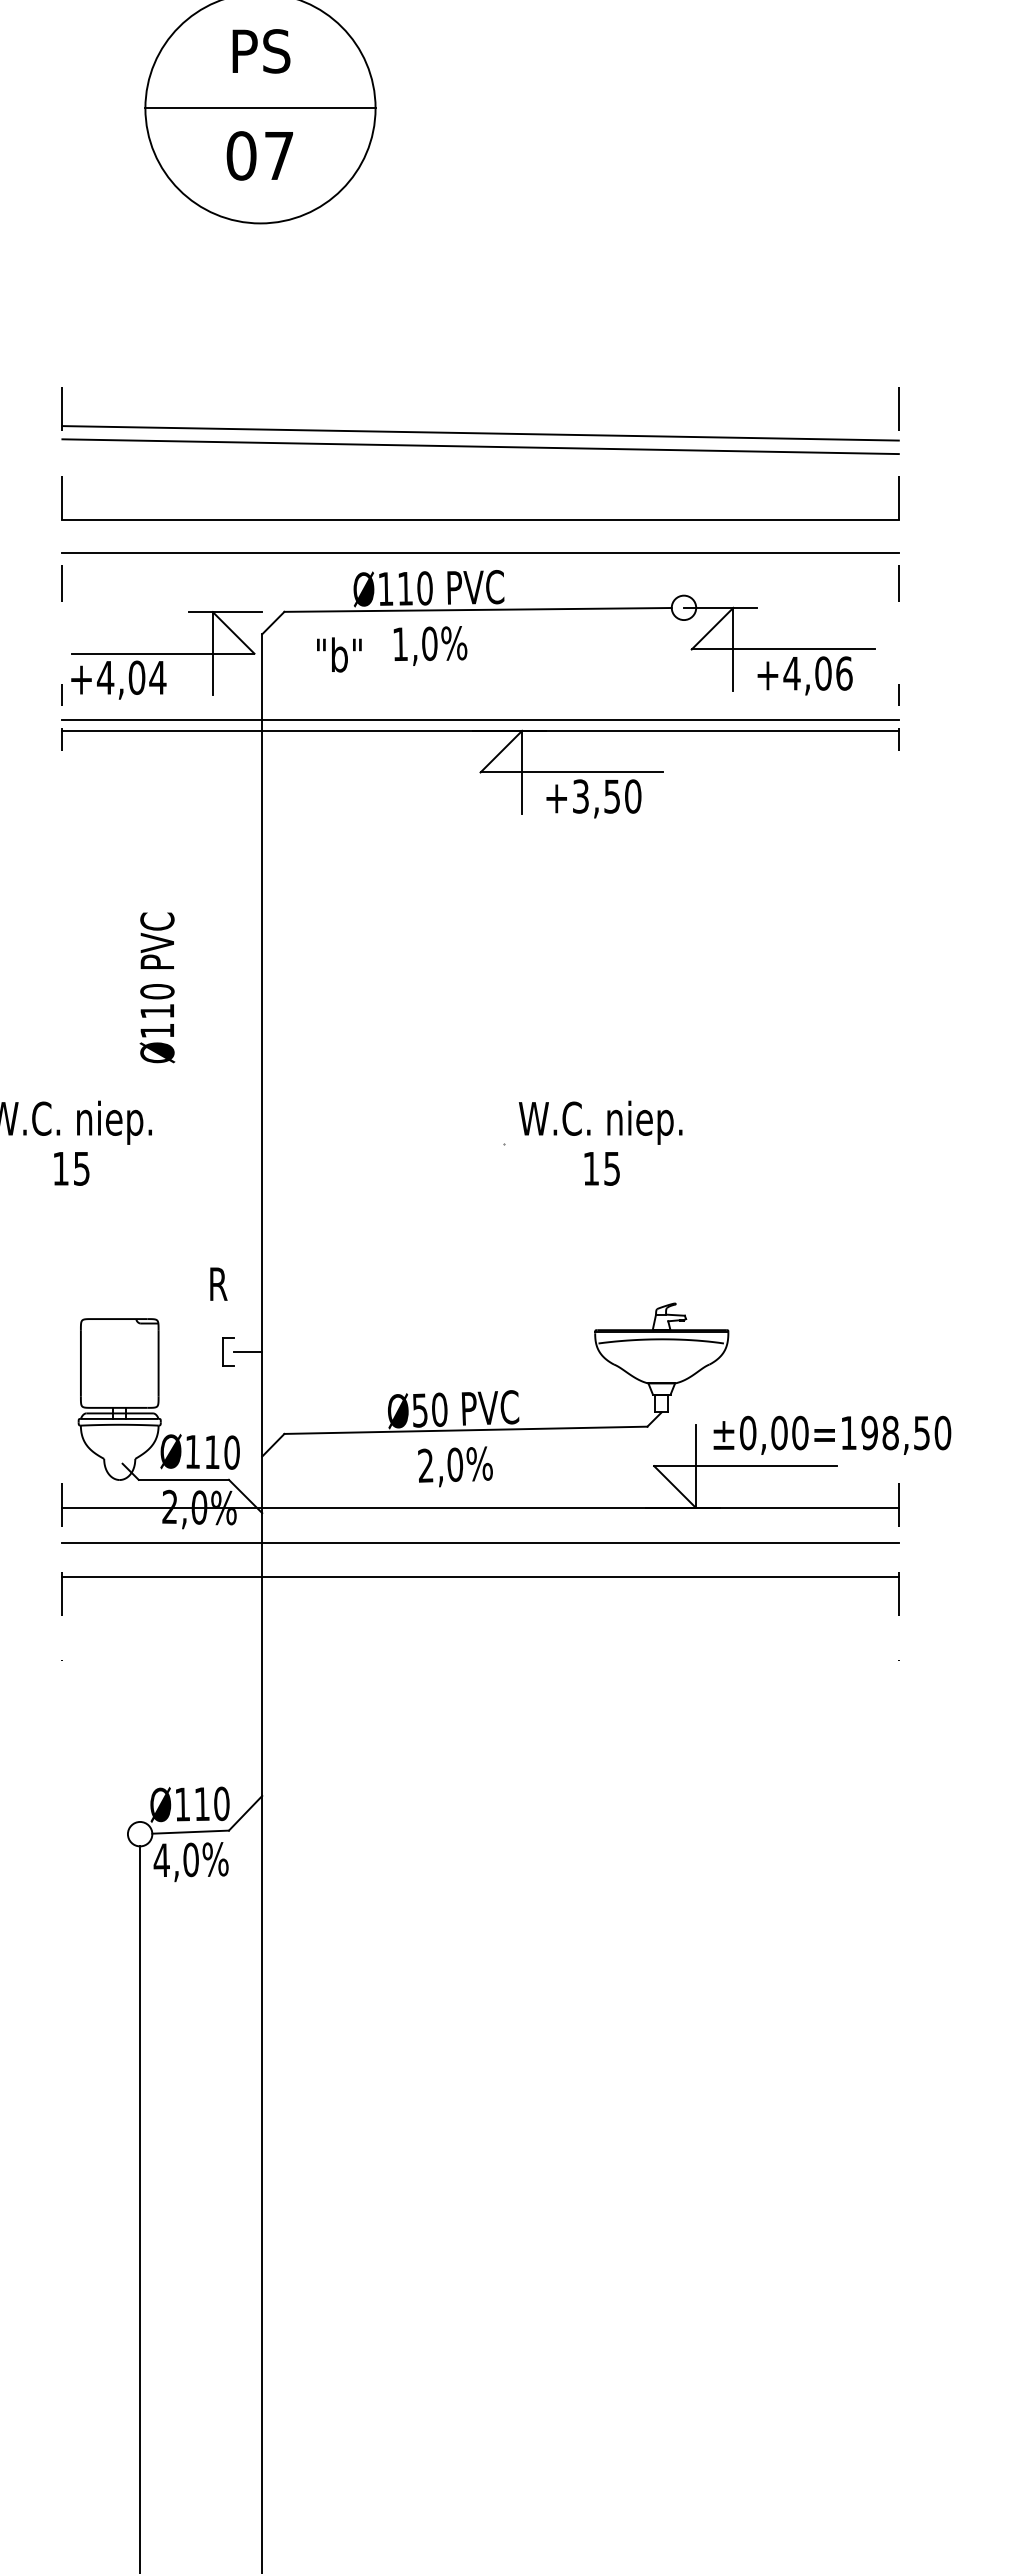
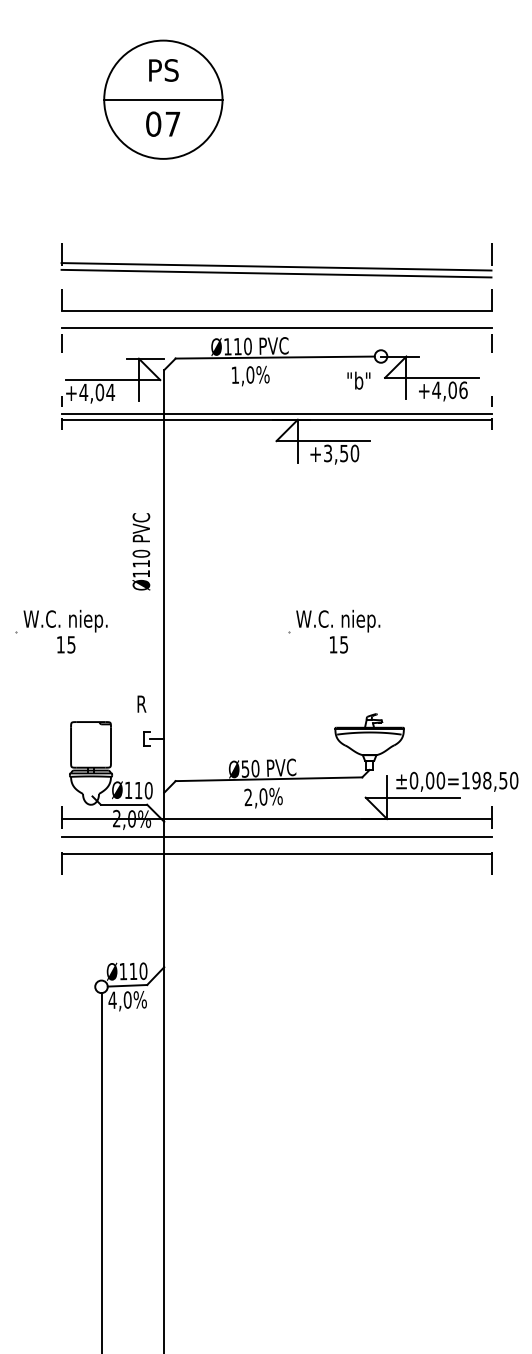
text: (338, 654) -> (358, 380), moved
text: (157, 987) -> (141, 551), moved

